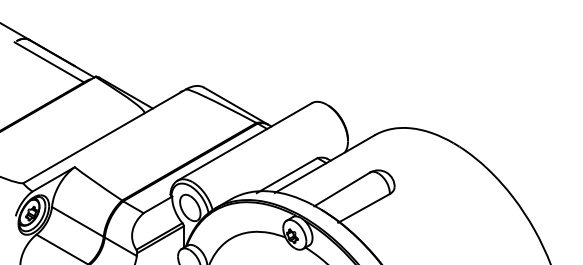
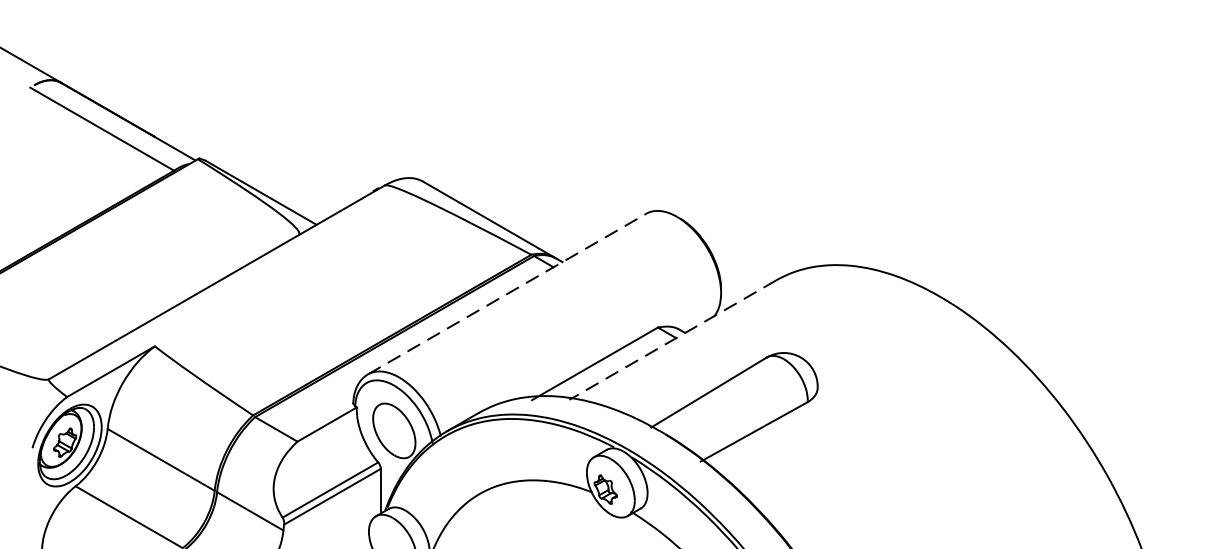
line: (245, 141) -> (508, 293), solid -> dashed
line: (324, 164) -> (672, 340), solid -> dashed

